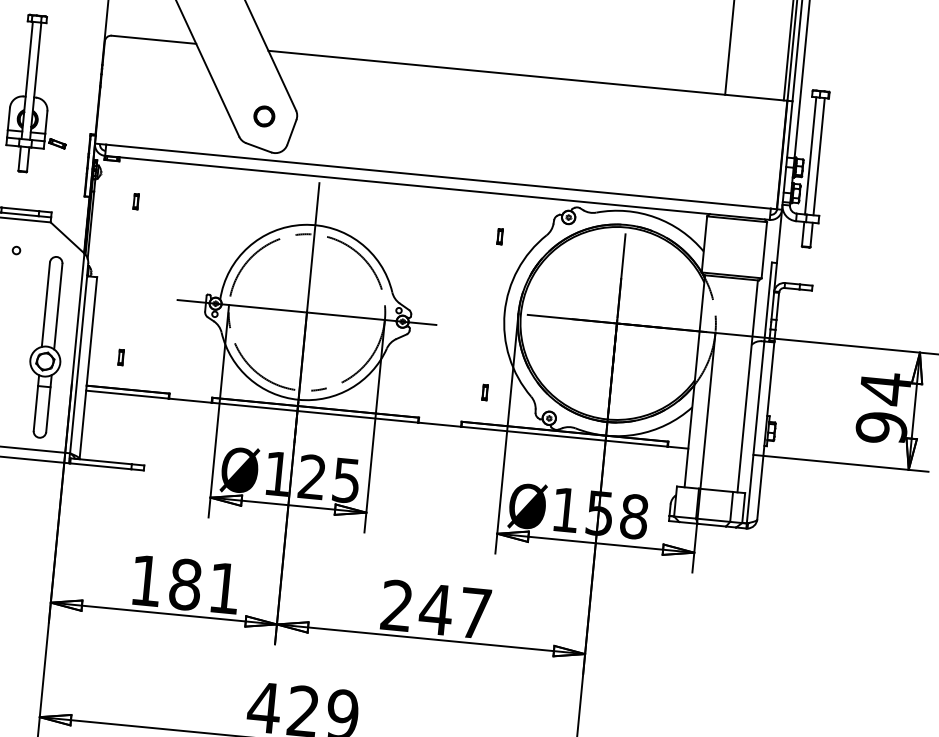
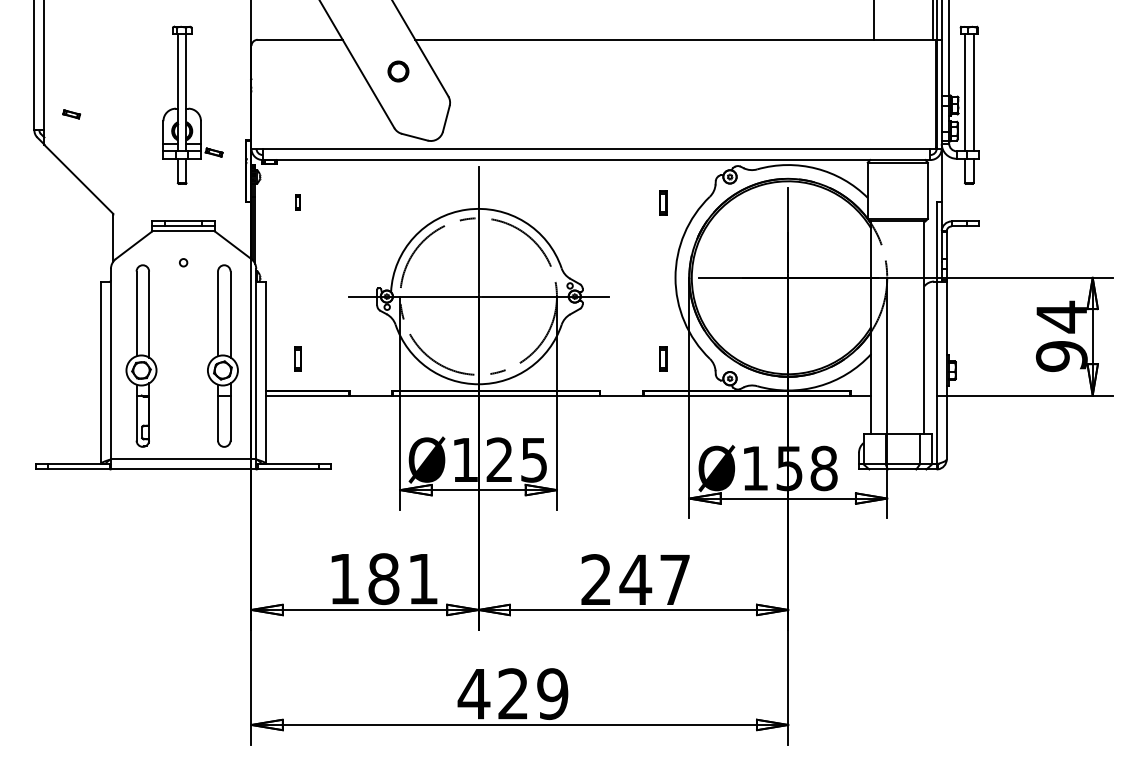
circle: (264, 116) -> (398, 71), moved
part: (499, 236) -> (663, 202), size x1.6
part: (120, 357) -> (297, 359), size x1.6
part: (484, 392) -> (663, 359), size x1.6

